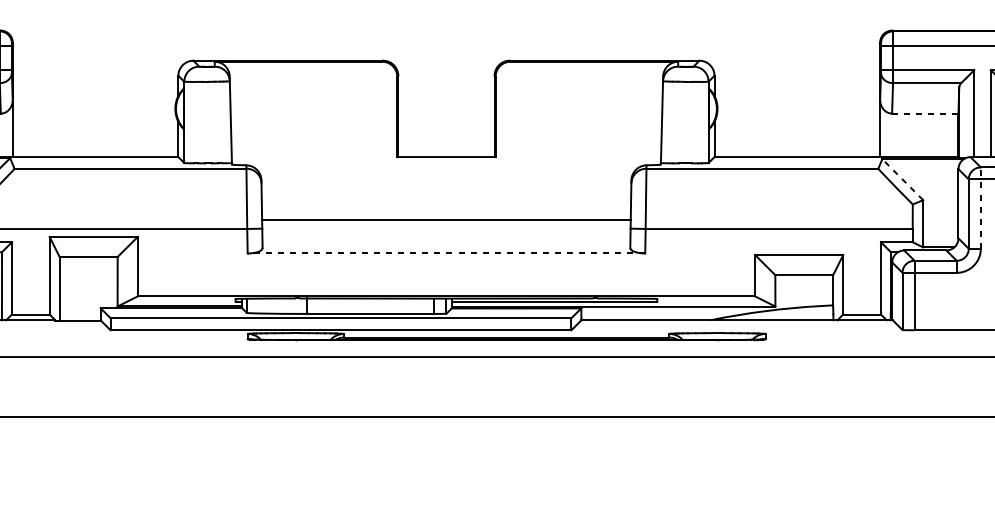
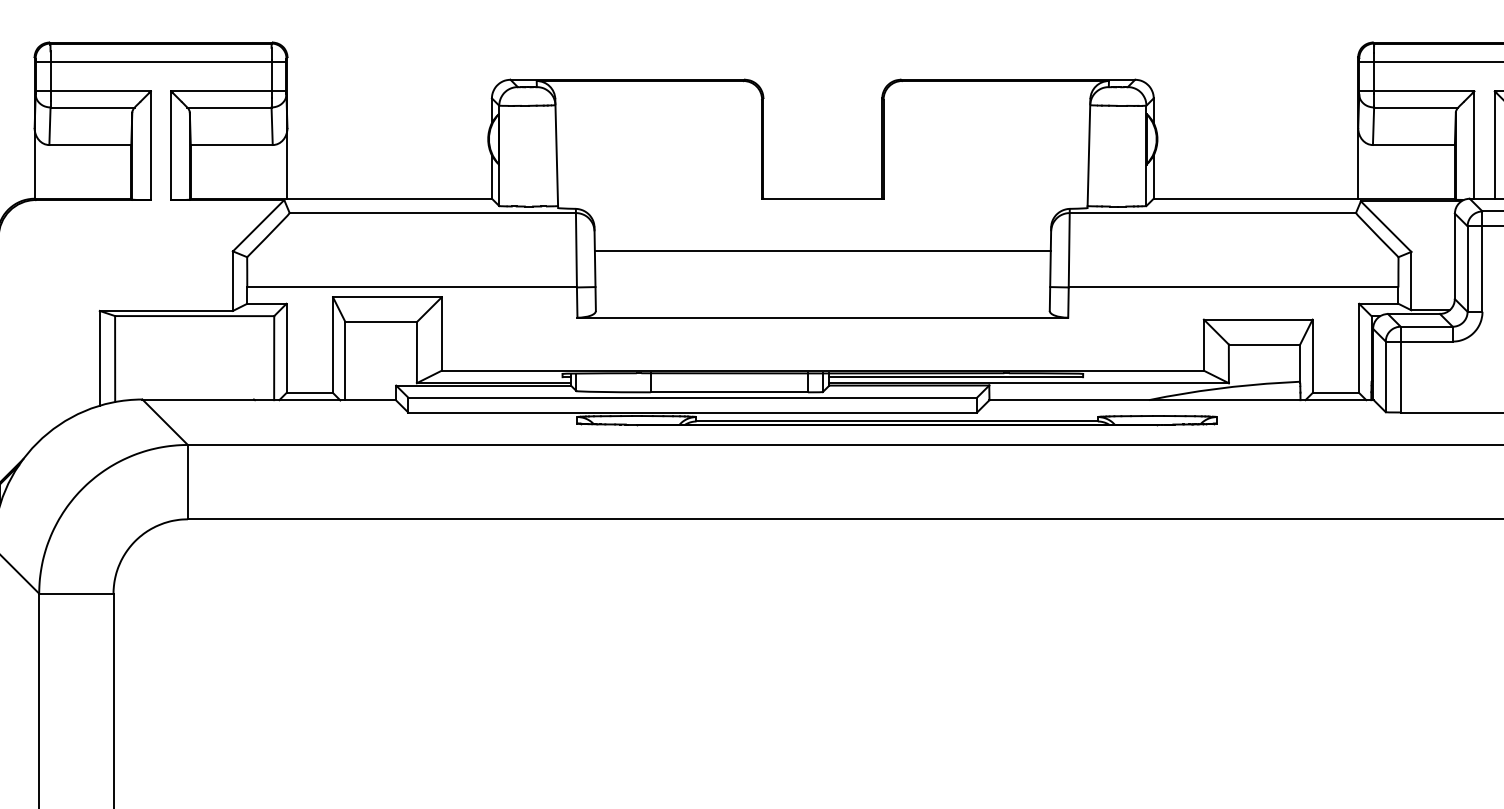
line: (924, 113) -> (1413, 145), dashed -> solid
line: (903, 179) -> (1386, 226), dashed -> solid
line: (980, 207) -> (1482, 261), dashed -> solid
line: (446, 220) -> (822, 250), moved
line: (446, 253) -> (822, 317), dashed -> solid

